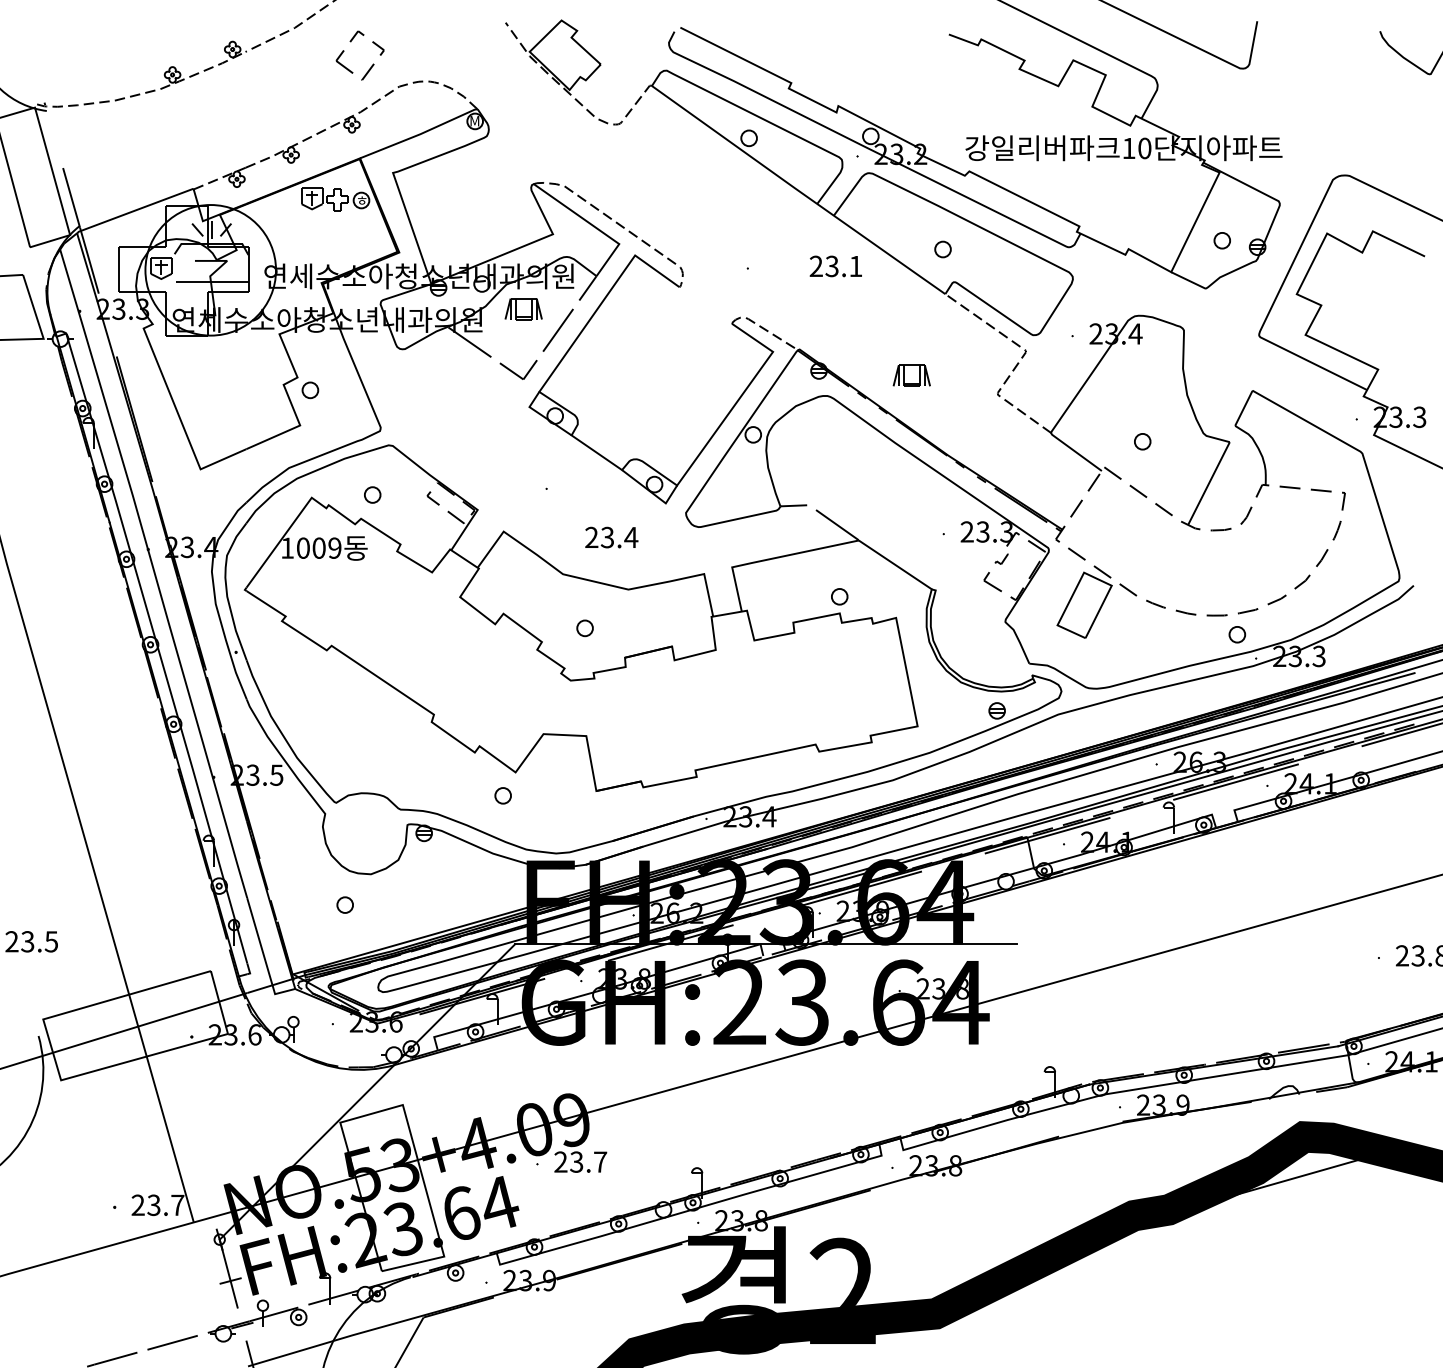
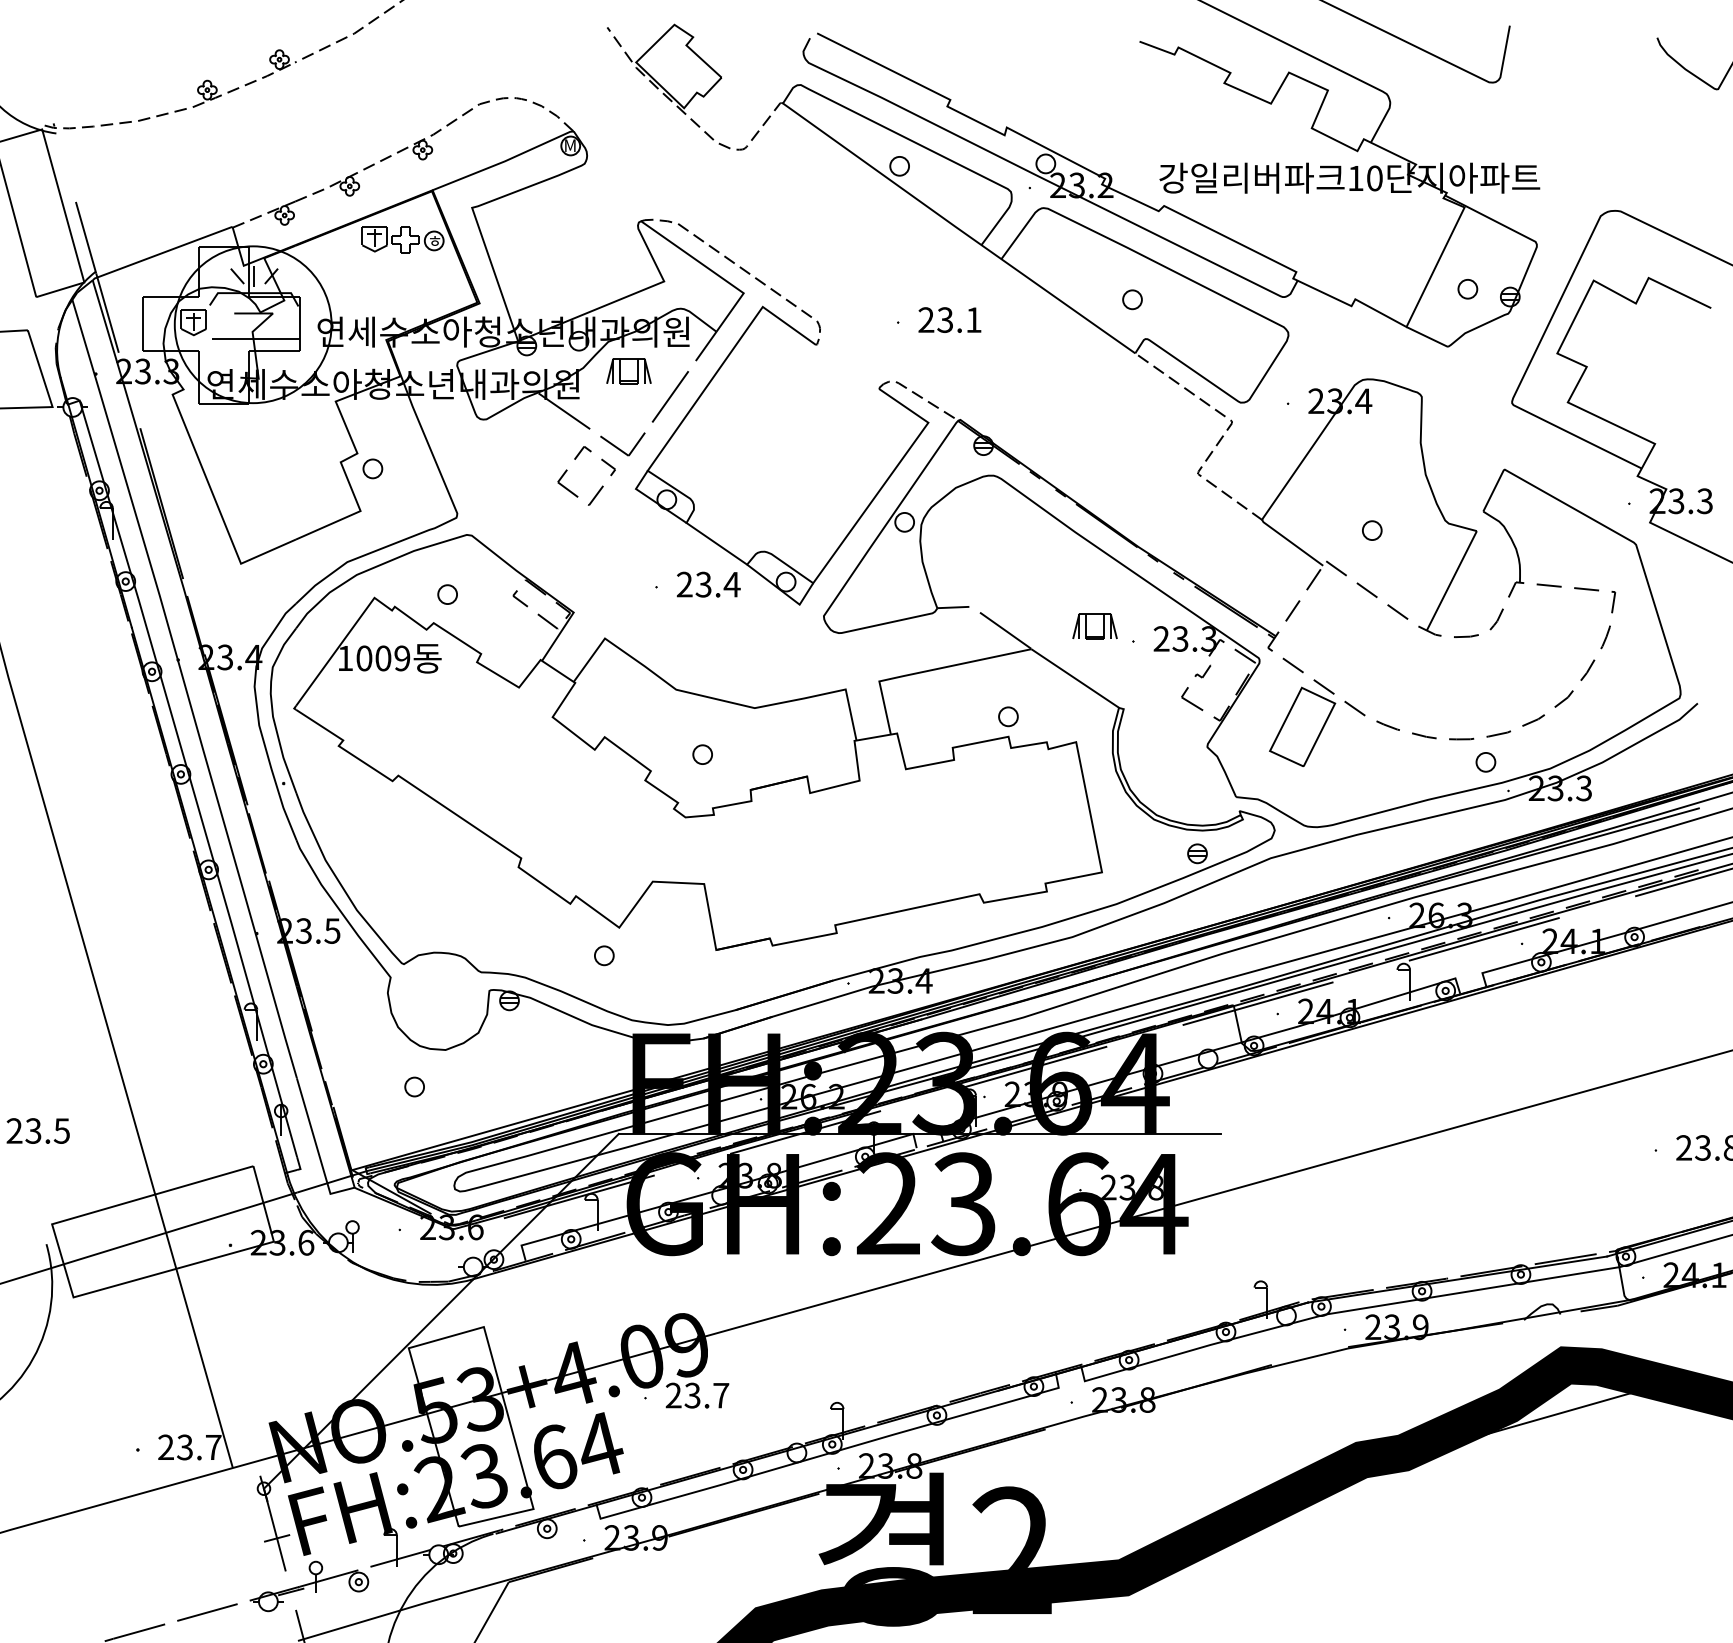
part: (372, 64) -> (601, 486), moved
text: (835, 265) -> (949, 319), moved
part: (911, 375) -> (1094, 626), moved
text: (611, 537) -> (708, 584), moved

